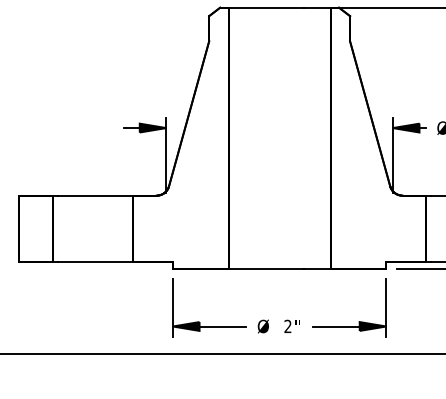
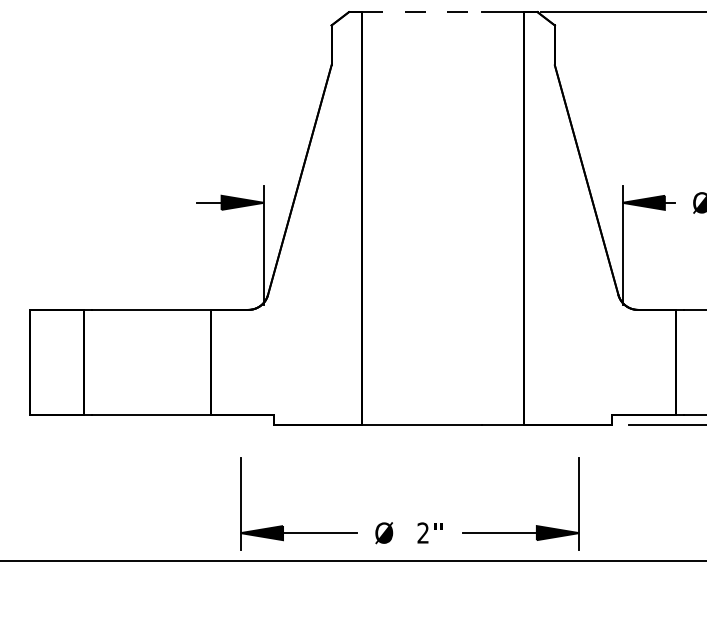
line: (266, 7) -> (422, 11), solid -> dashed
part: (286, 319) -> (420, 522), moved

